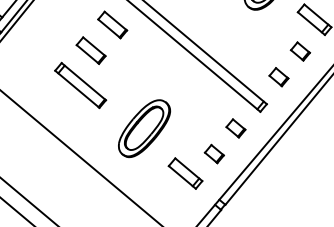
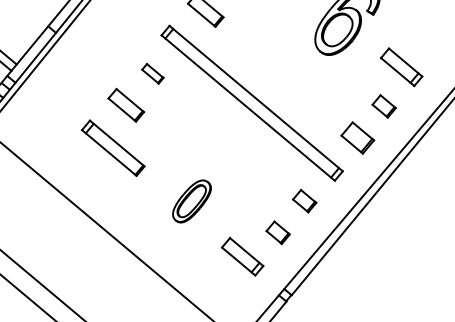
part: (112, 24) -> (152, 73), size x0.6
part: (278, 76) -> (357, 137), size x1.4
part: (144, 128) -> (191, 201), size x0.6

